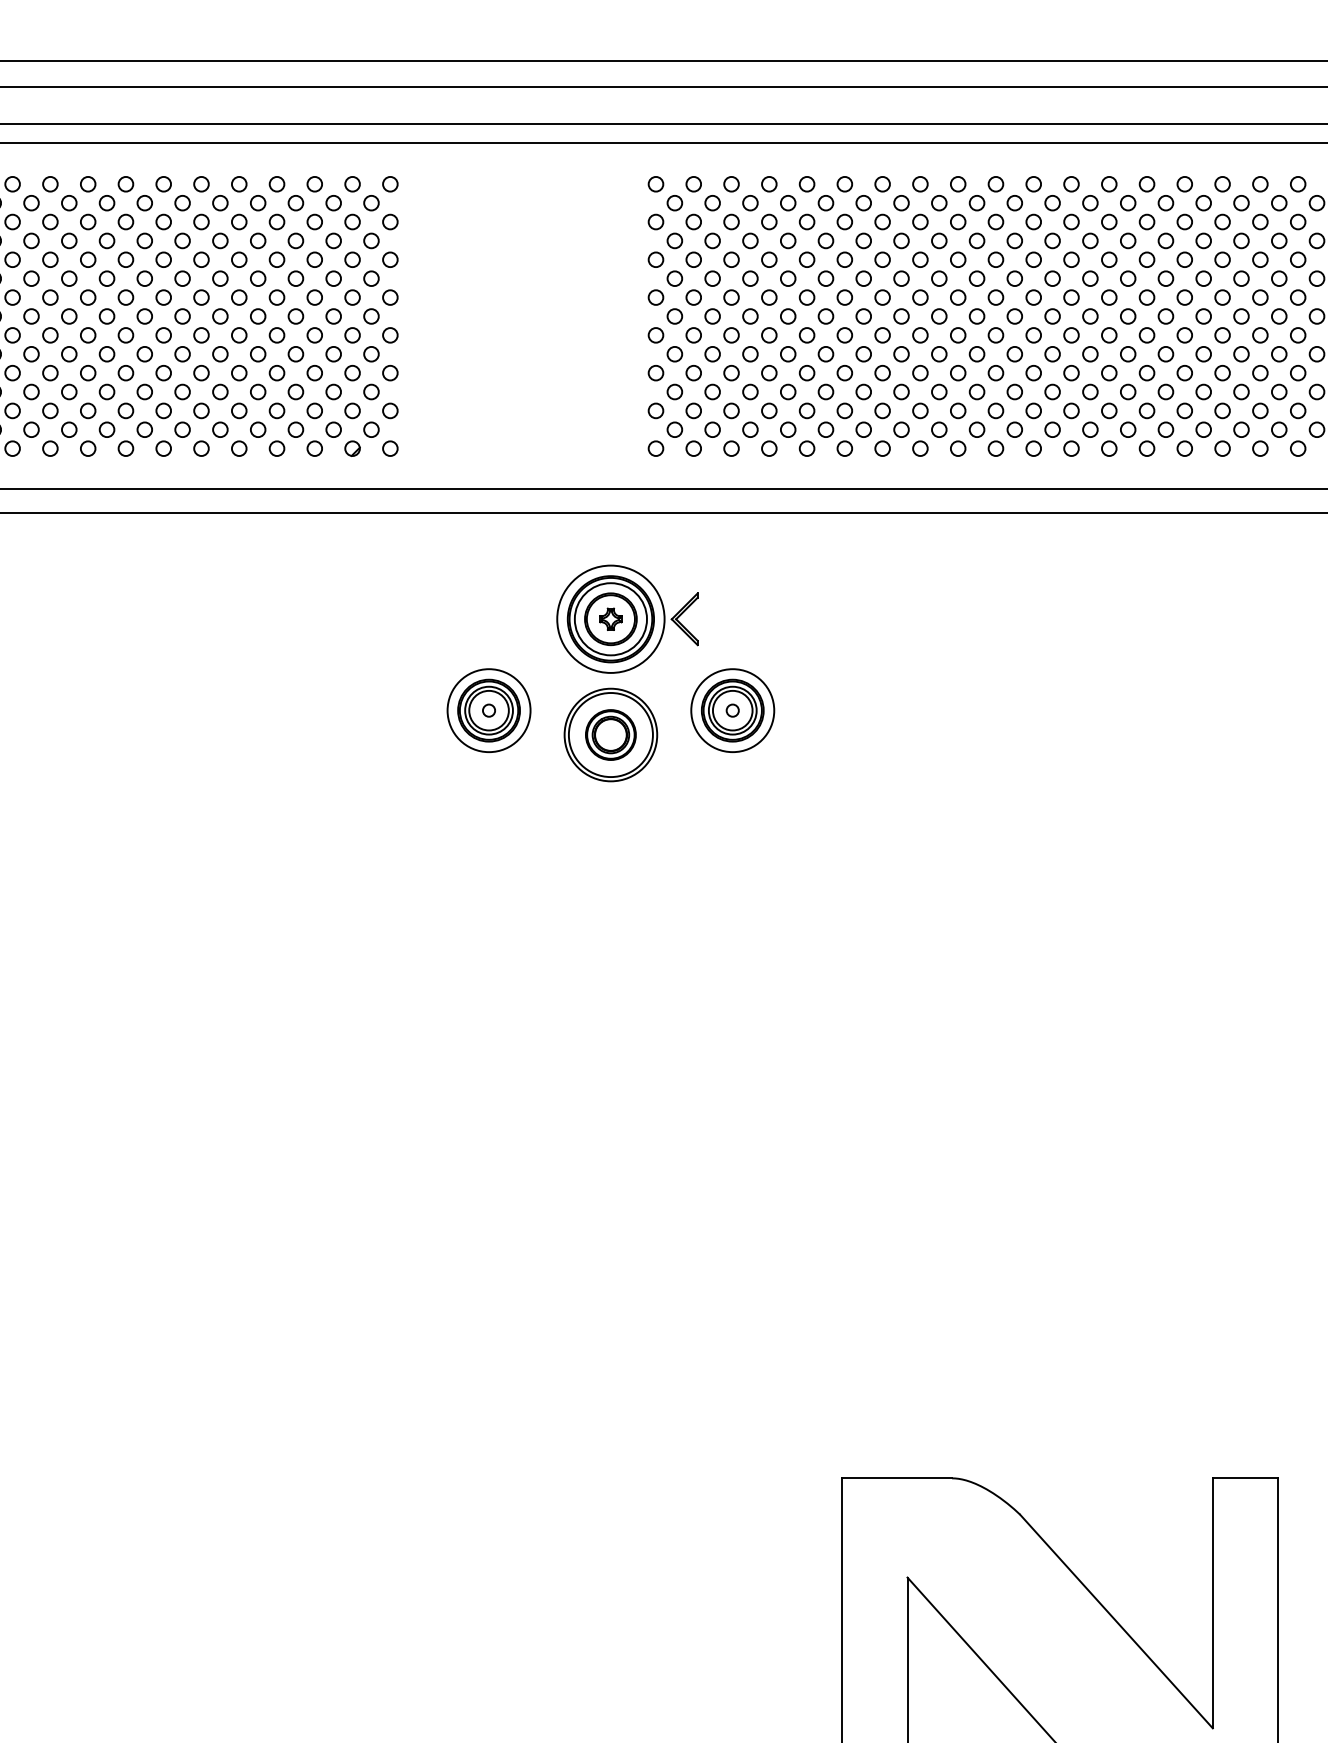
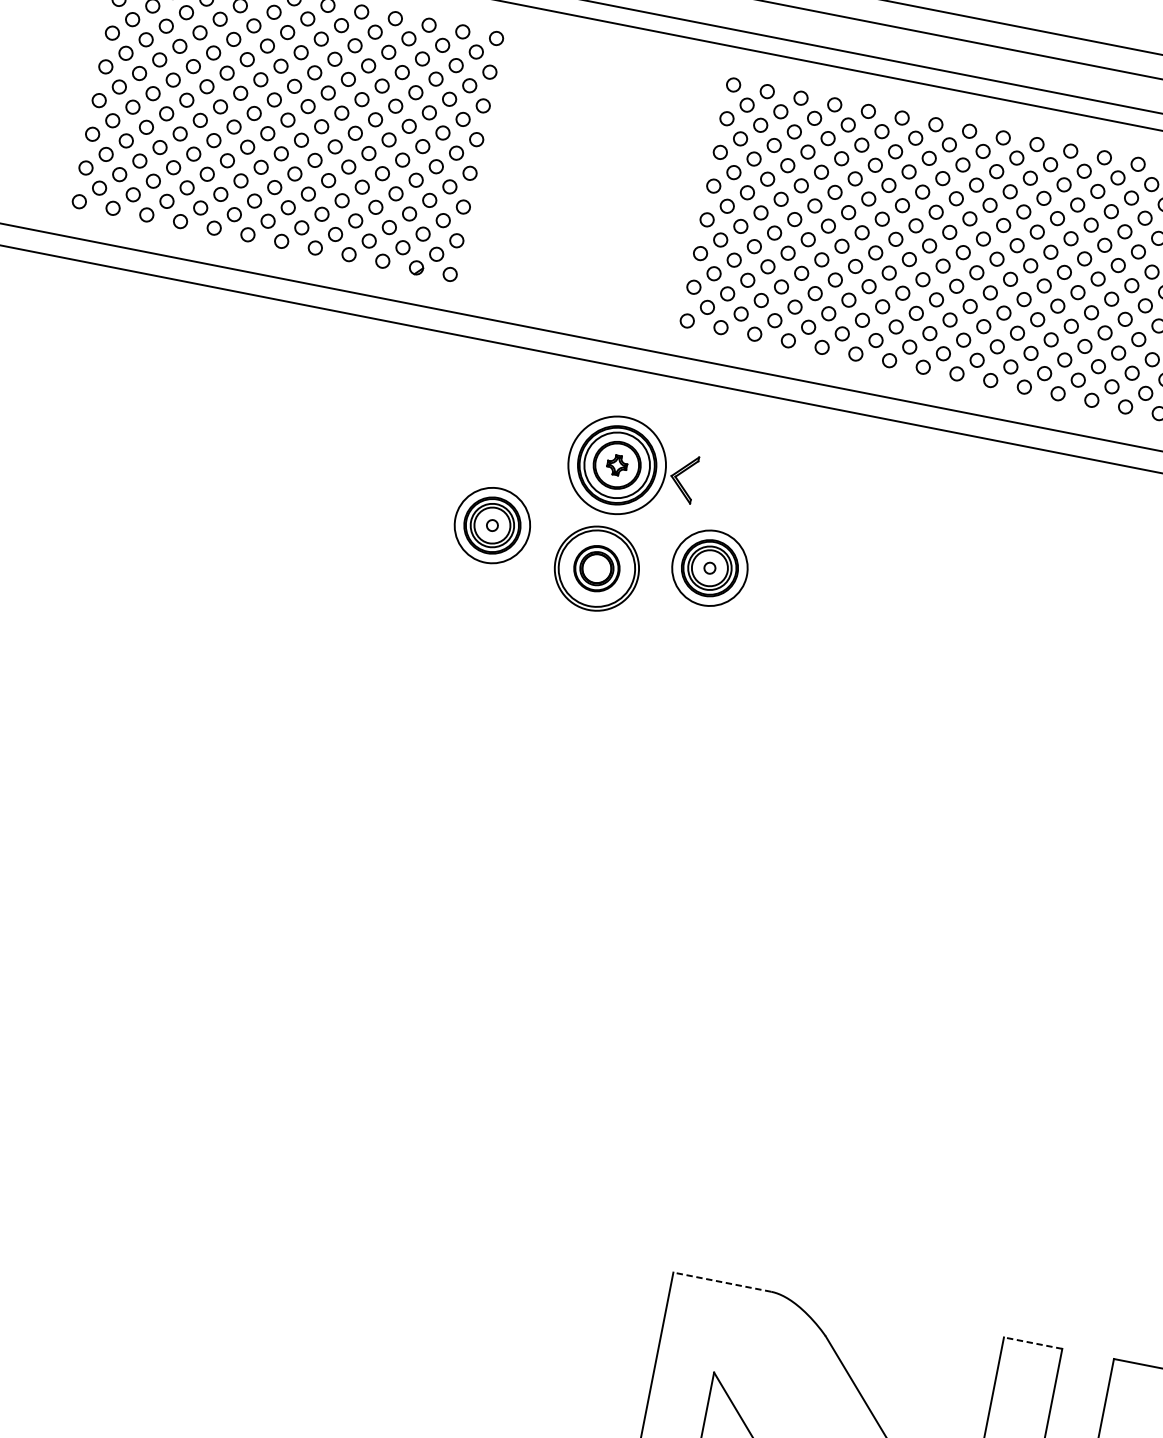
line: (897, 1478) -> (722, 1282), solid -> dashed
line: (1245, 1478) -> (1033, 1343), solid -> dashed

